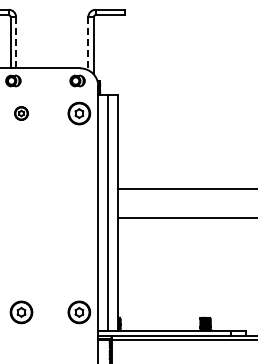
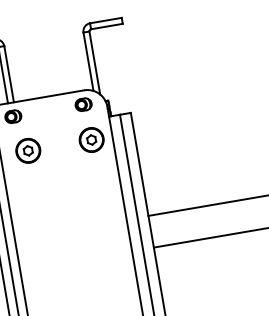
line: (16, 42) -> (9, 73), dashed -> solid
line: (88, 43) -> (88, 61), dashed -> solid
part: (21, 113) -> (28, 150), size x1.67

